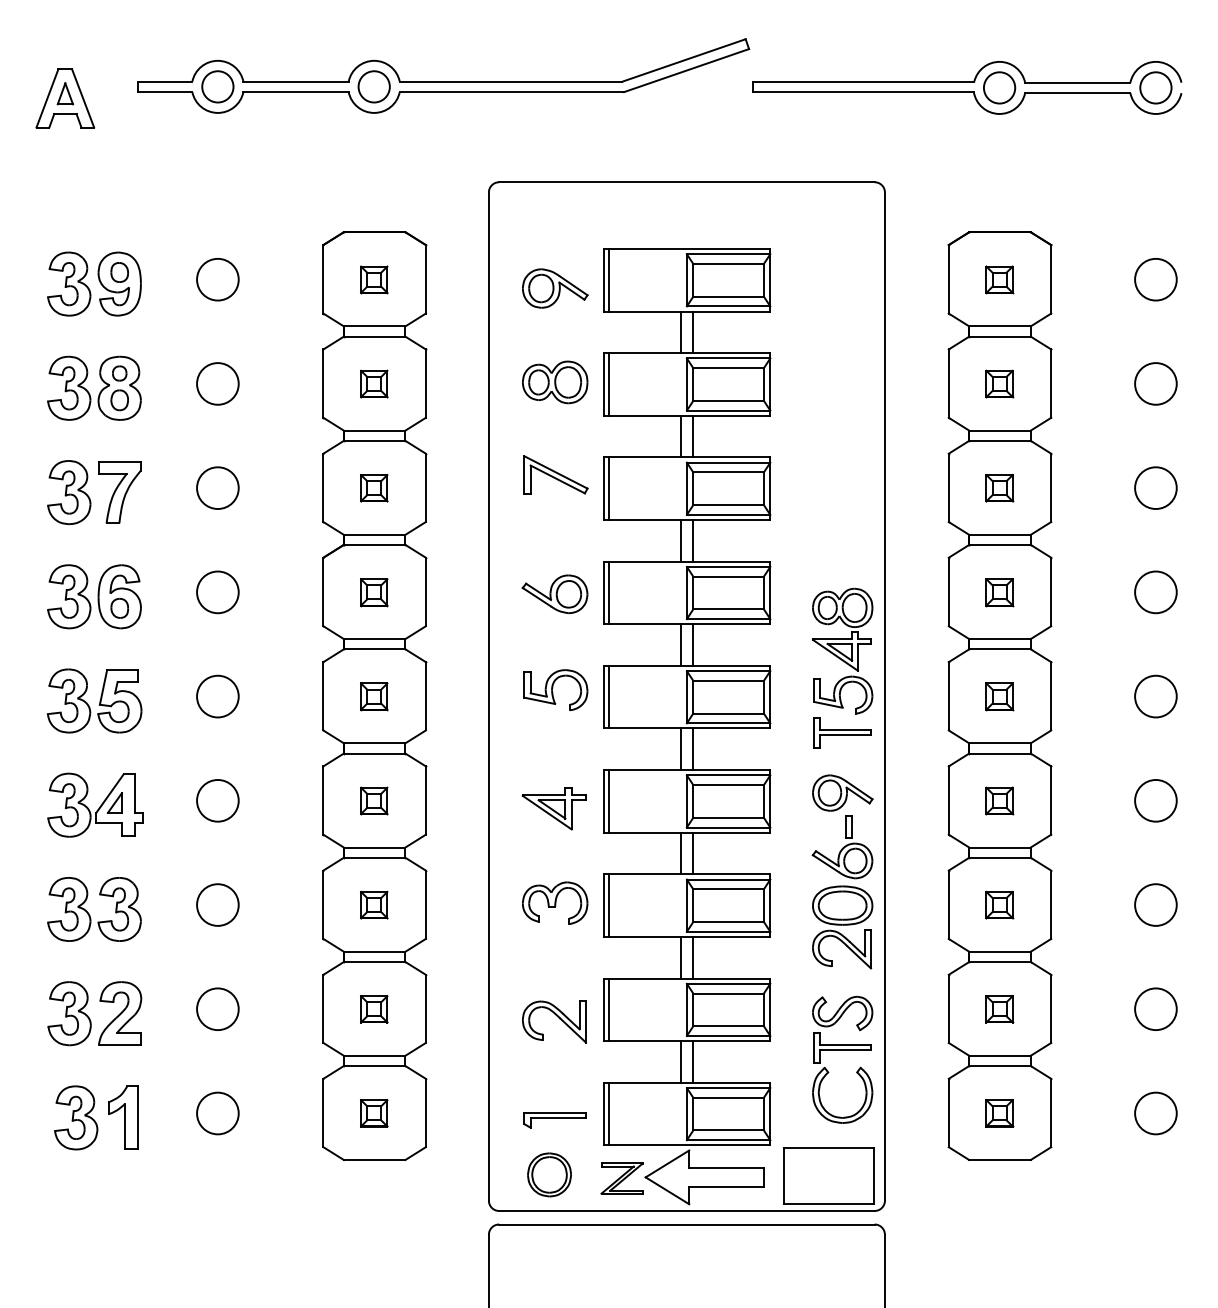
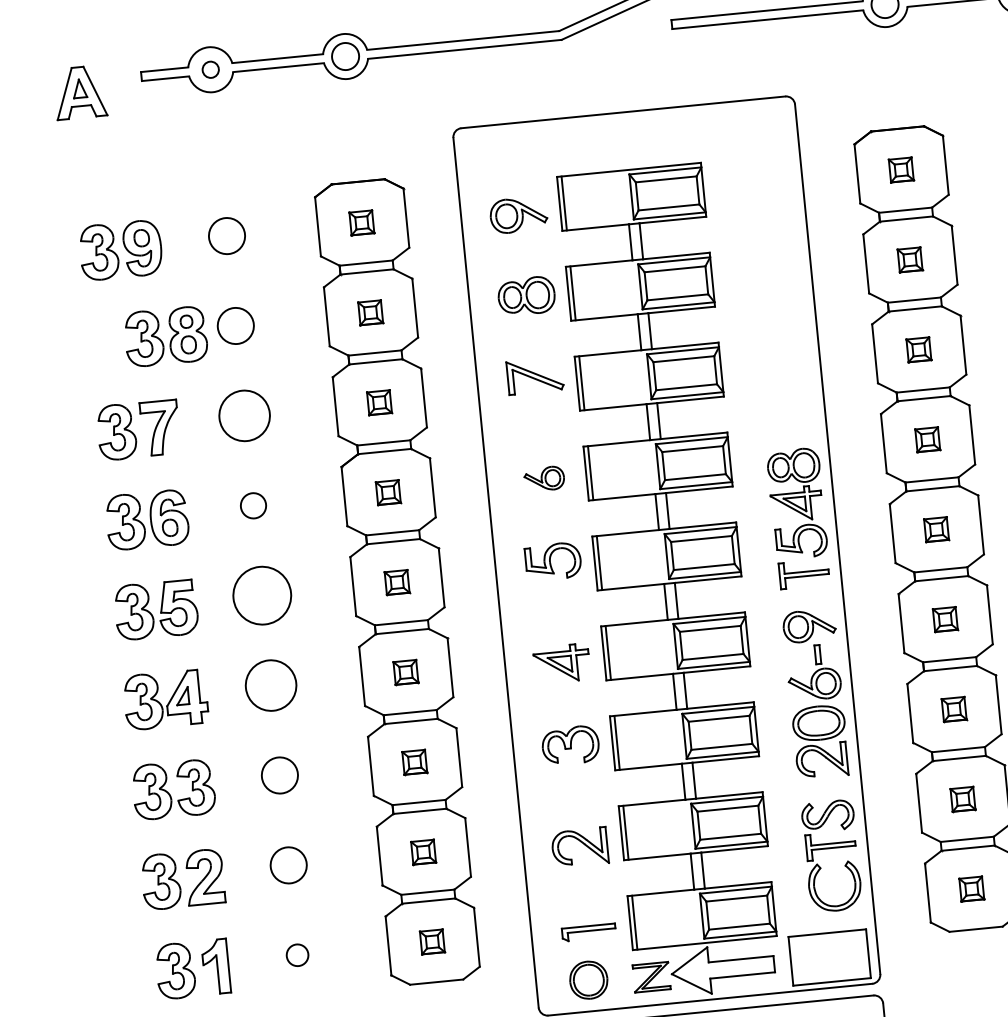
circle: (217, 86) -> (210, 69), size x0.6
part: (100, 390) -> (171, 338), moved
circle: (217, 487) -> (244, 415), size x1.4
circle: (217, 592) -> (253, 505), size x0.7
part: (554, 594) -> (544, 479), size x0.7
circle: (217, 696) -> (261, 595), size x1.6
circle: (217, 800) -> (270, 685), size x1.4
circle: (217, 1113) -> (297, 955), size x0.6

